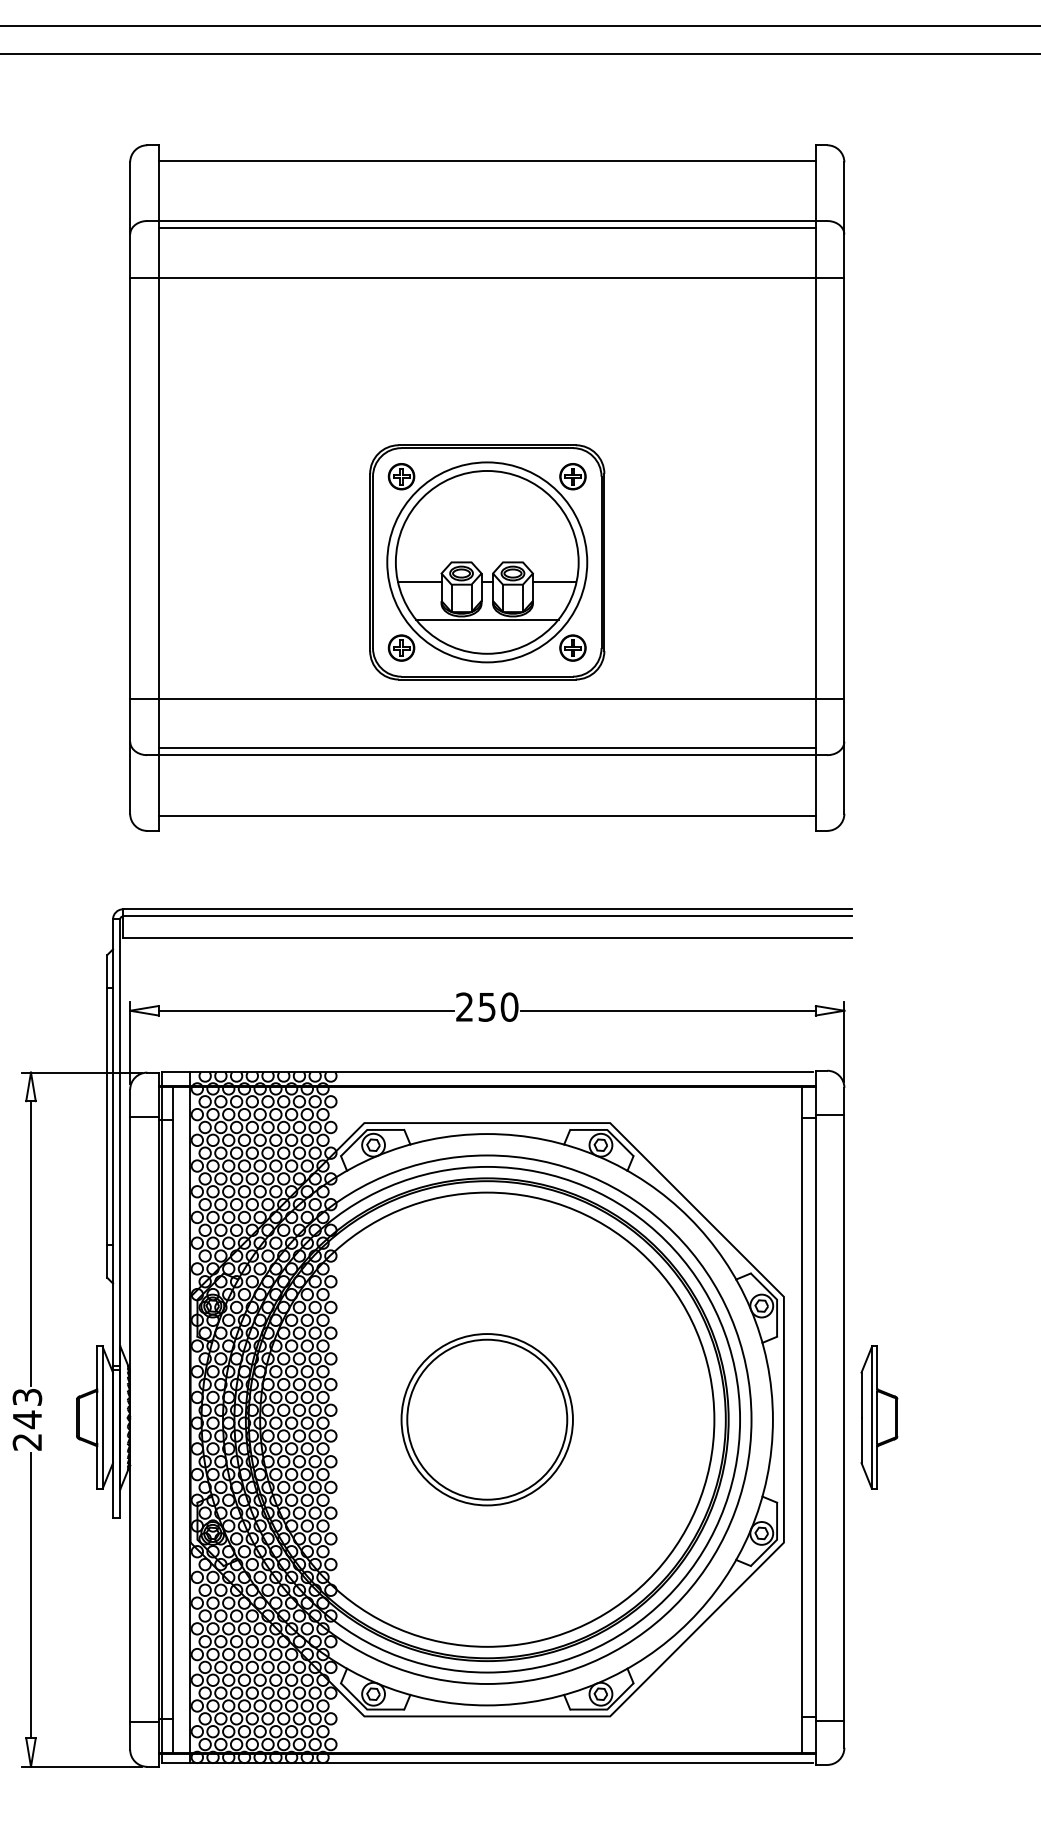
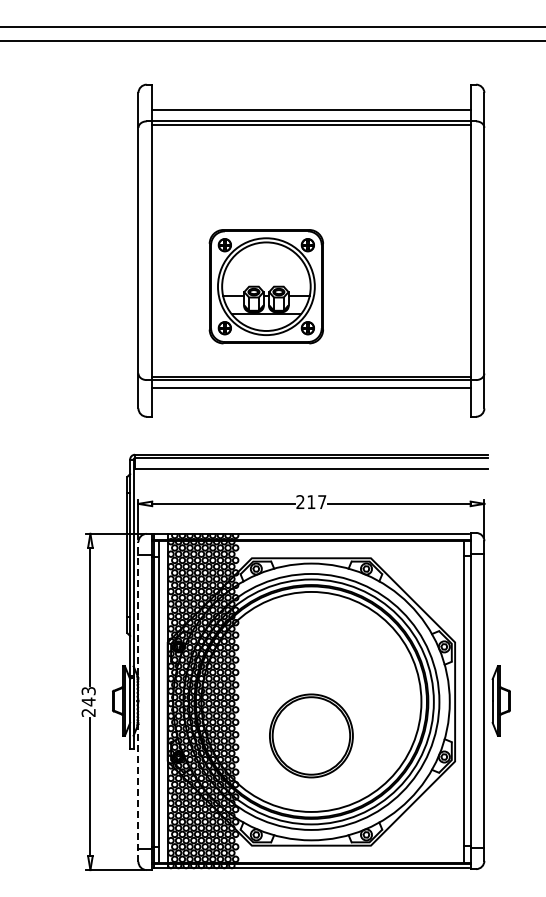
line: (487, 161) -> (311, 110), moved
line: (487, 277) -> (311, 148), removed
part: (485, 561) -> (265, 286), moved
line: (487, 698) -> (311, 352), removed
line: (487, 815) -> (311, 388), moved
text: (497, 1007) -> (316, 502), 250 -> 217
line: (130, 1418) -> (138, 701), solid -> dashed
part: (487, 1418) -> (311, 735), moved

